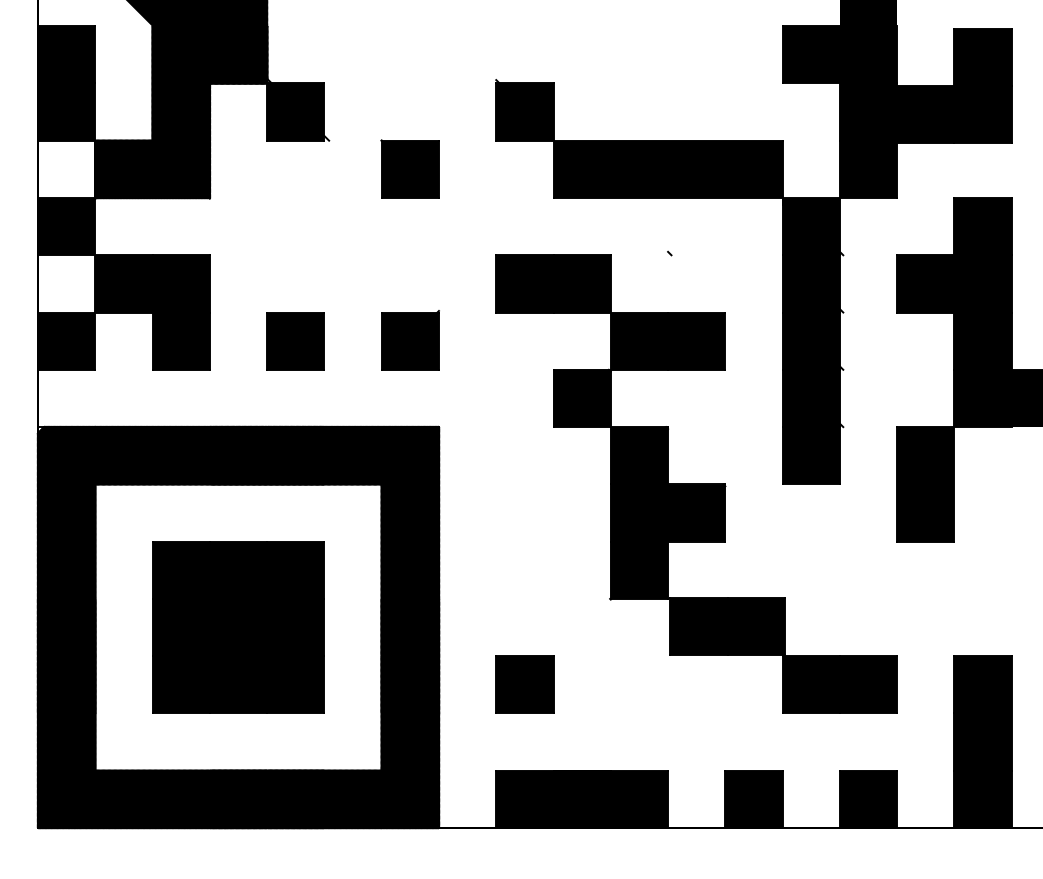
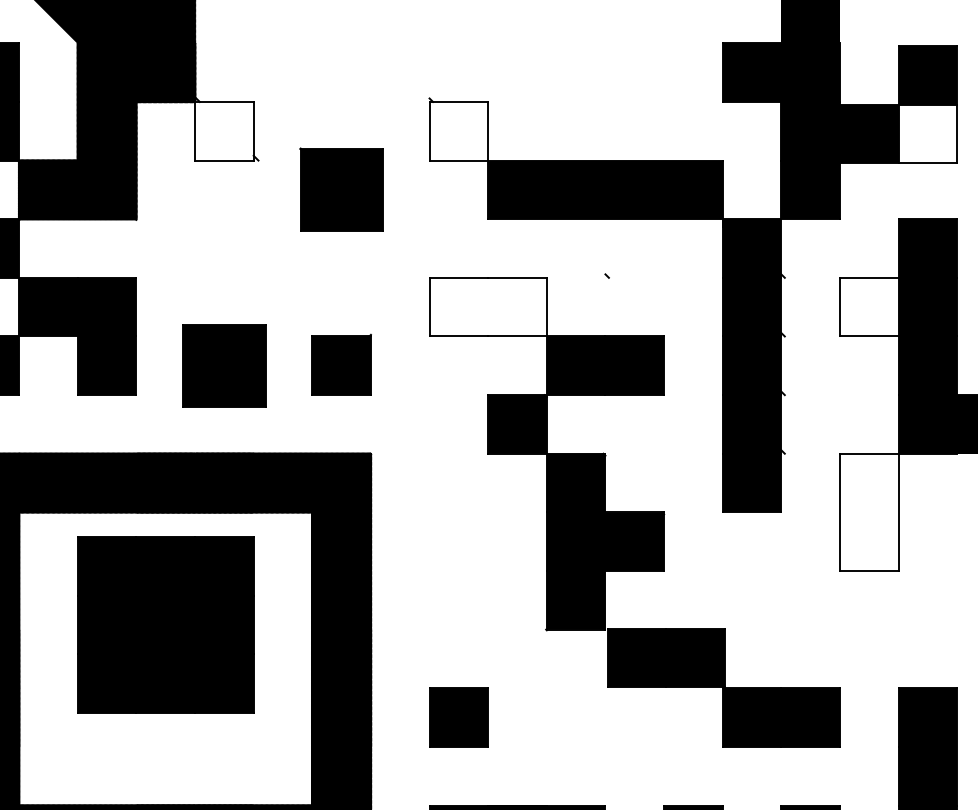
fill: (295, 111) -> (224, 130), removed
fill: (524, 111) -> (458, 130), removed
fill: (982, 114) -> (927, 133), removed
part: (409, 168) -> (340, 189), size x1.4
fill: (553, 283) -> (488, 306), removed
fill: (925, 283) -> (868, 306), removed
part: (295, 341) -> (224, 366), size x1.4
fill: (925, 484) -> (868, 512), removed
part: (238, 627) -> (165, 625), moved

